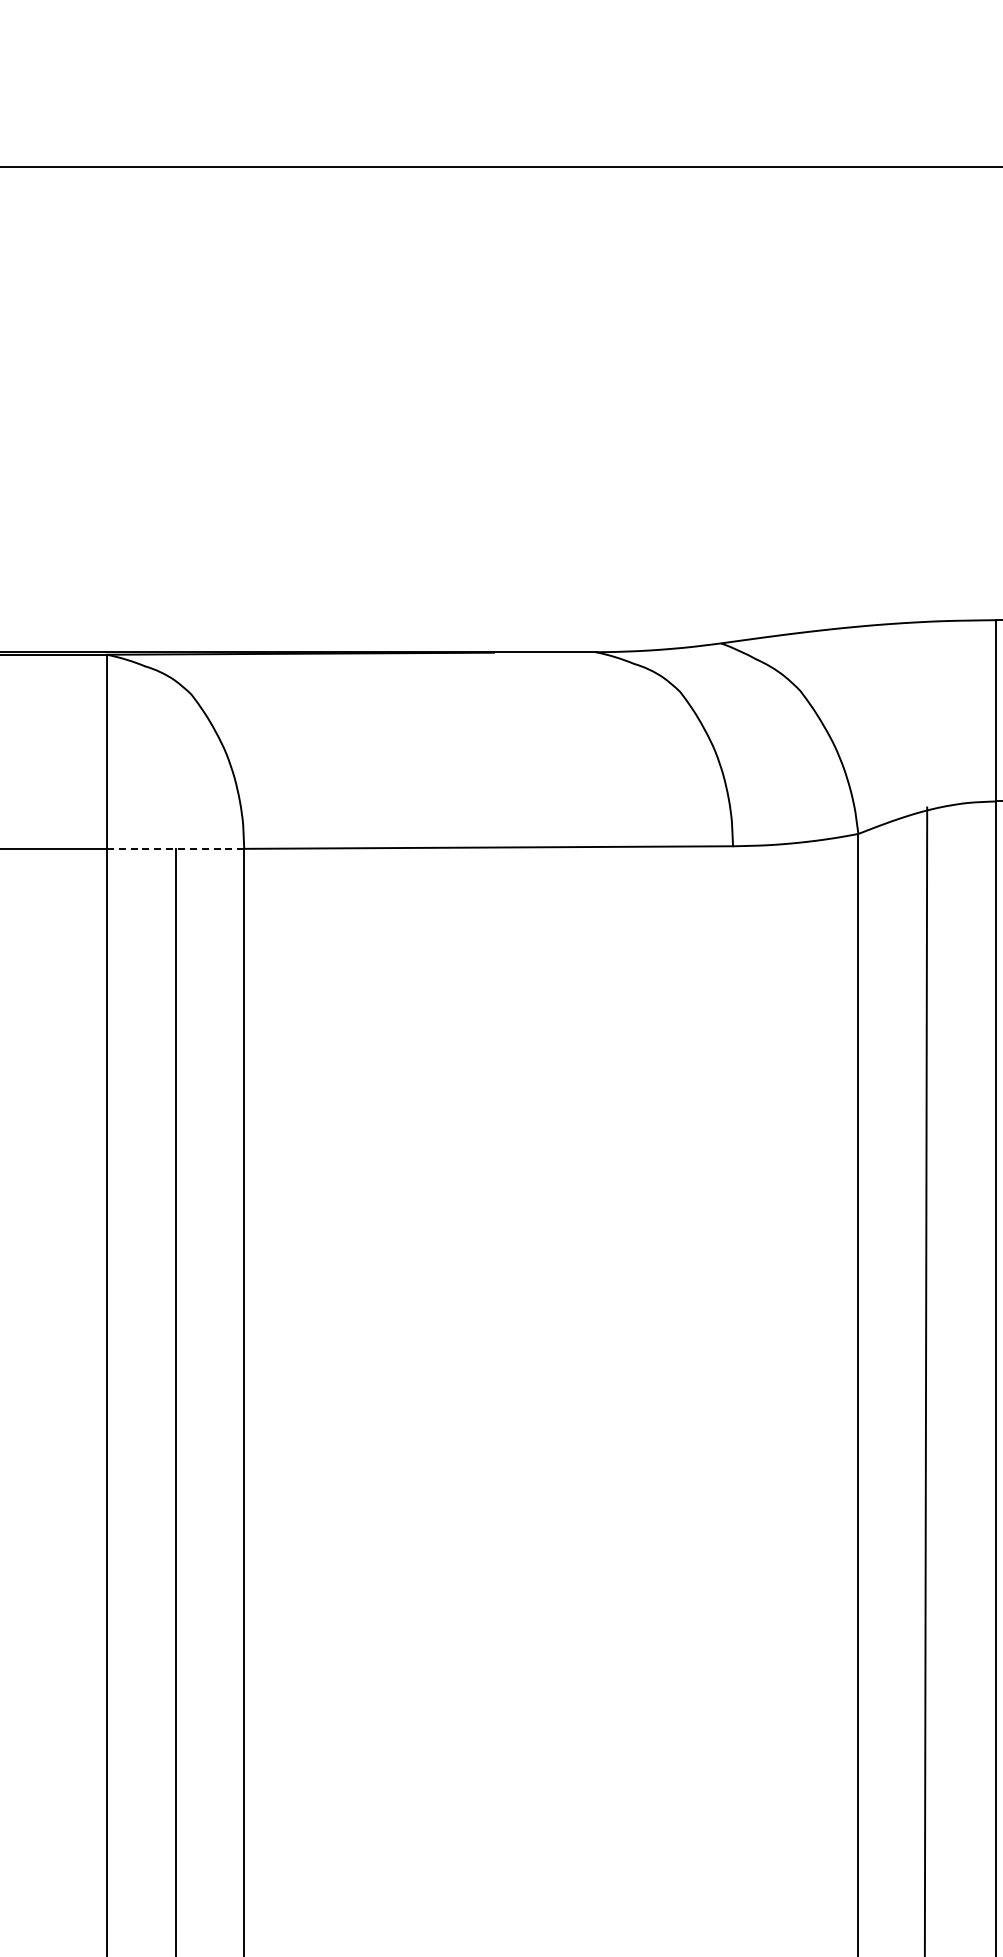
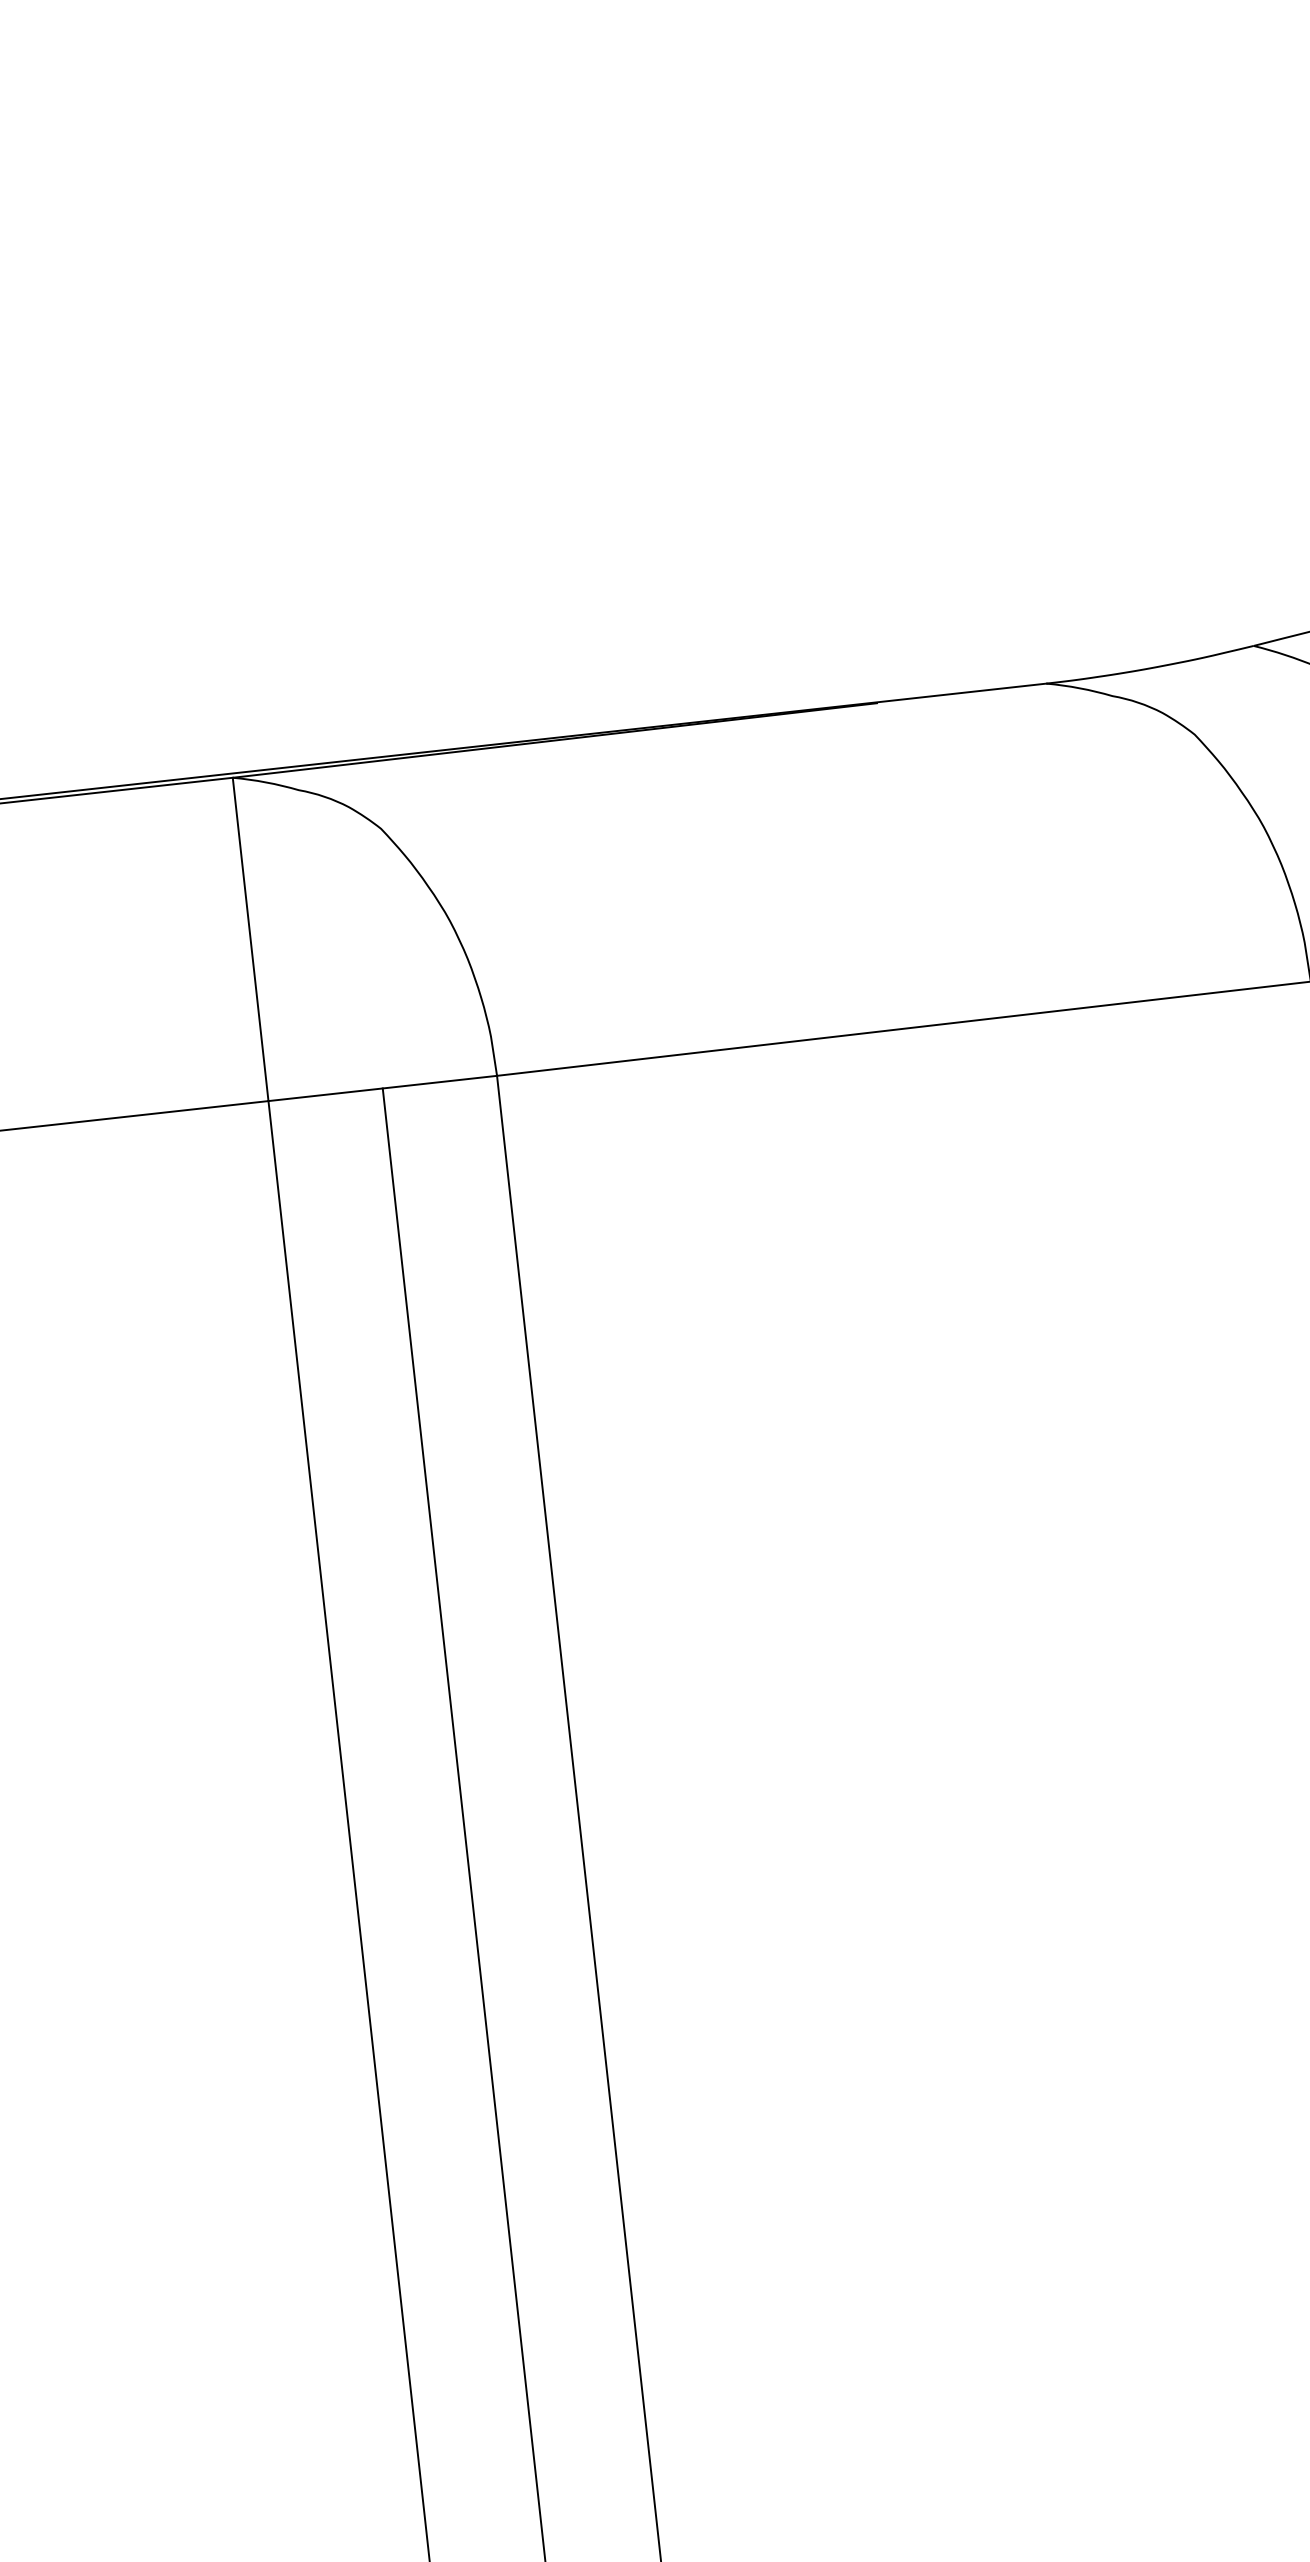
line: (175, 848) -> (382, 1087), dashed -> solid

